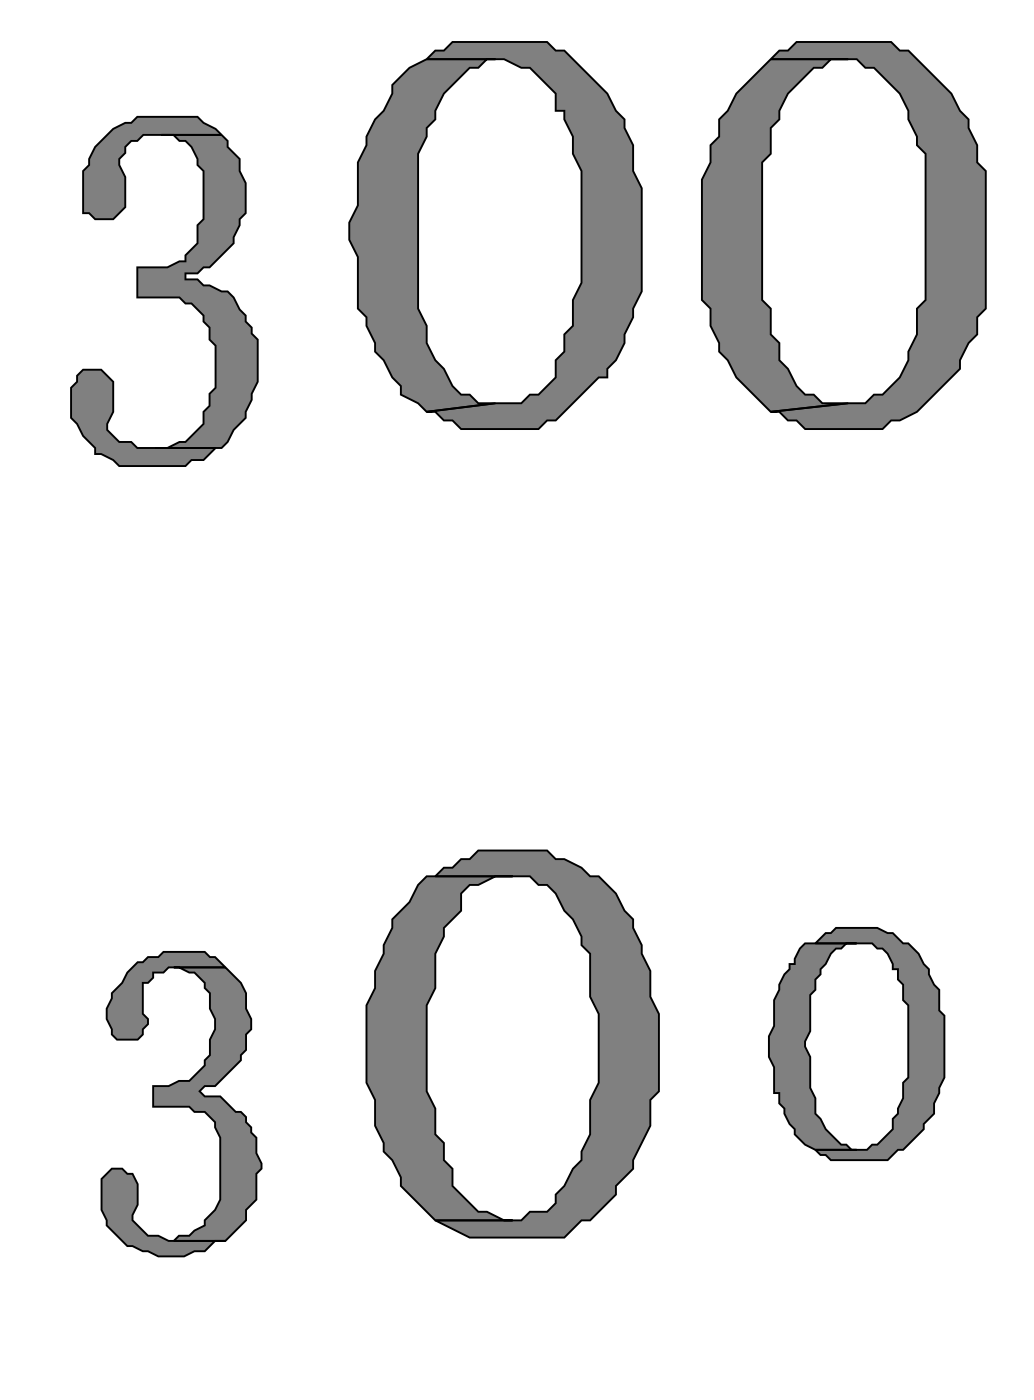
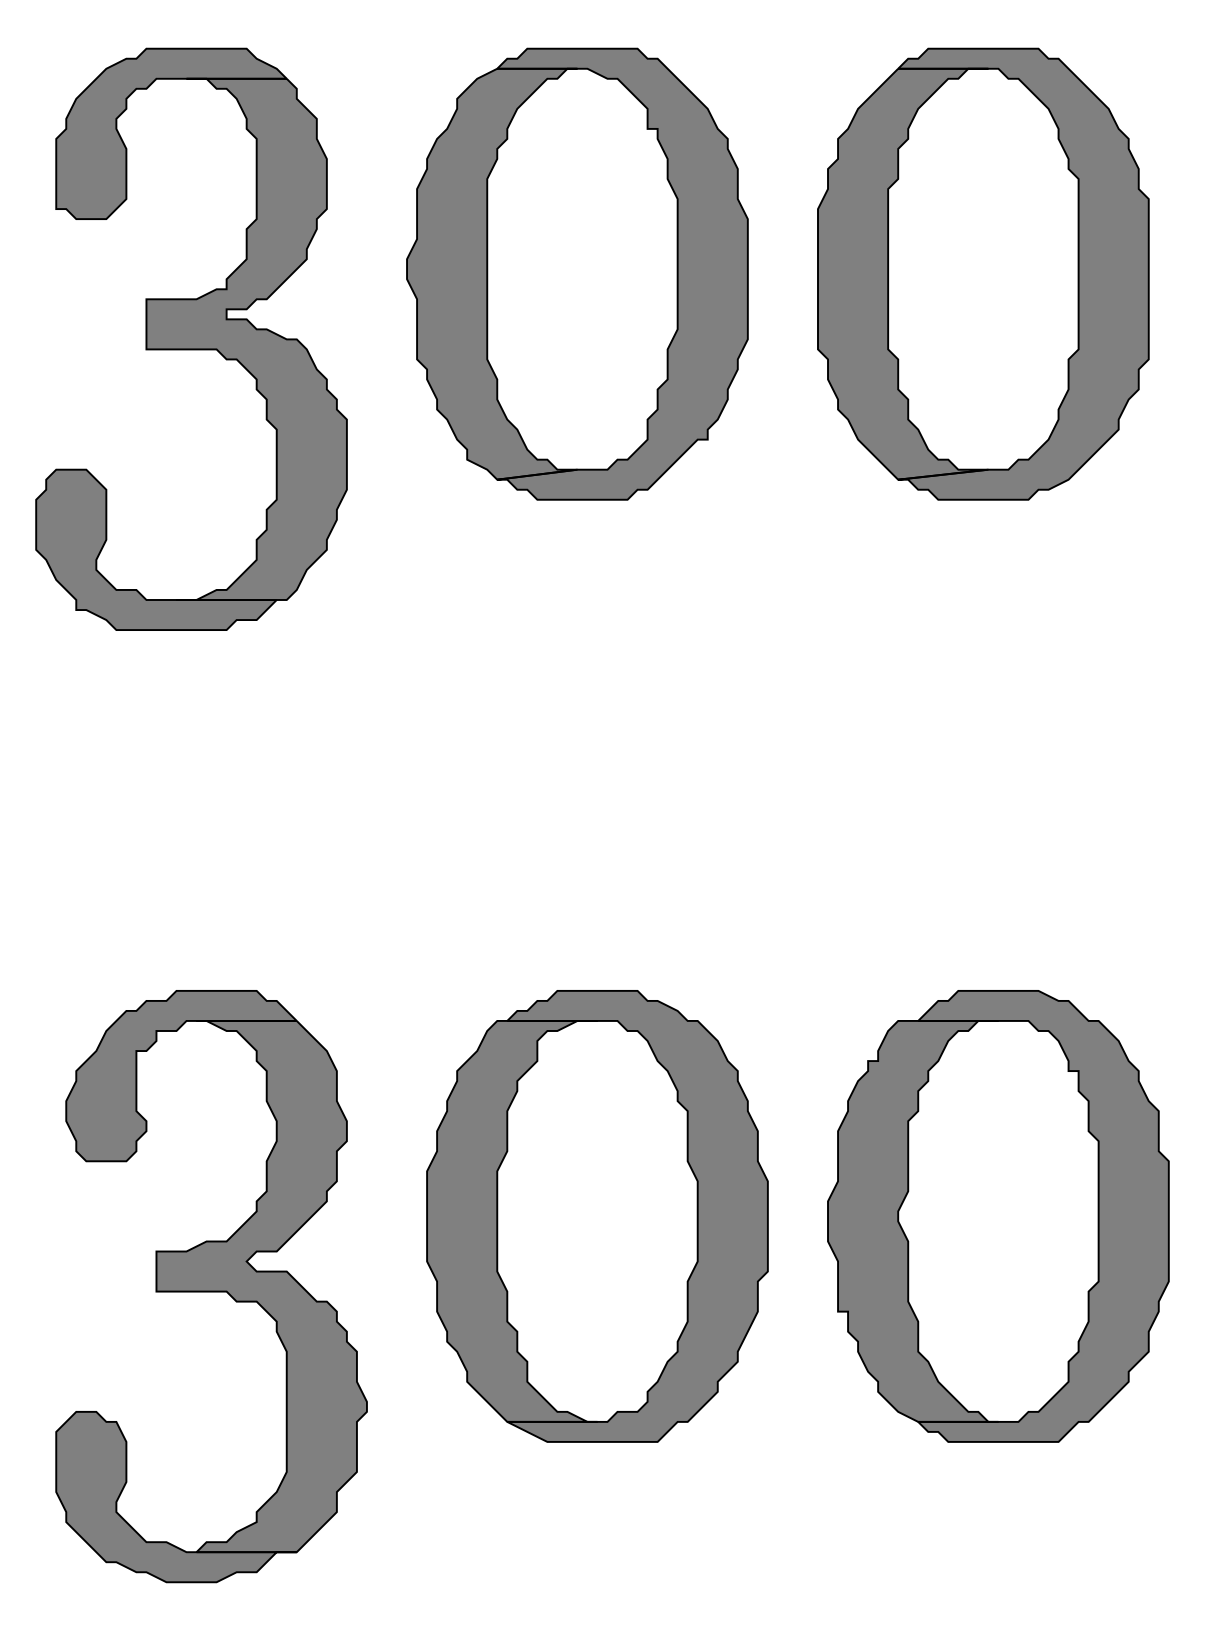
part: (164, 291) -> (191, 339), size x1.43
part: (856, 1043) -> (998, 1215), size x1.67
part: (181, 1103) -> (211, 1285), size x1.67

